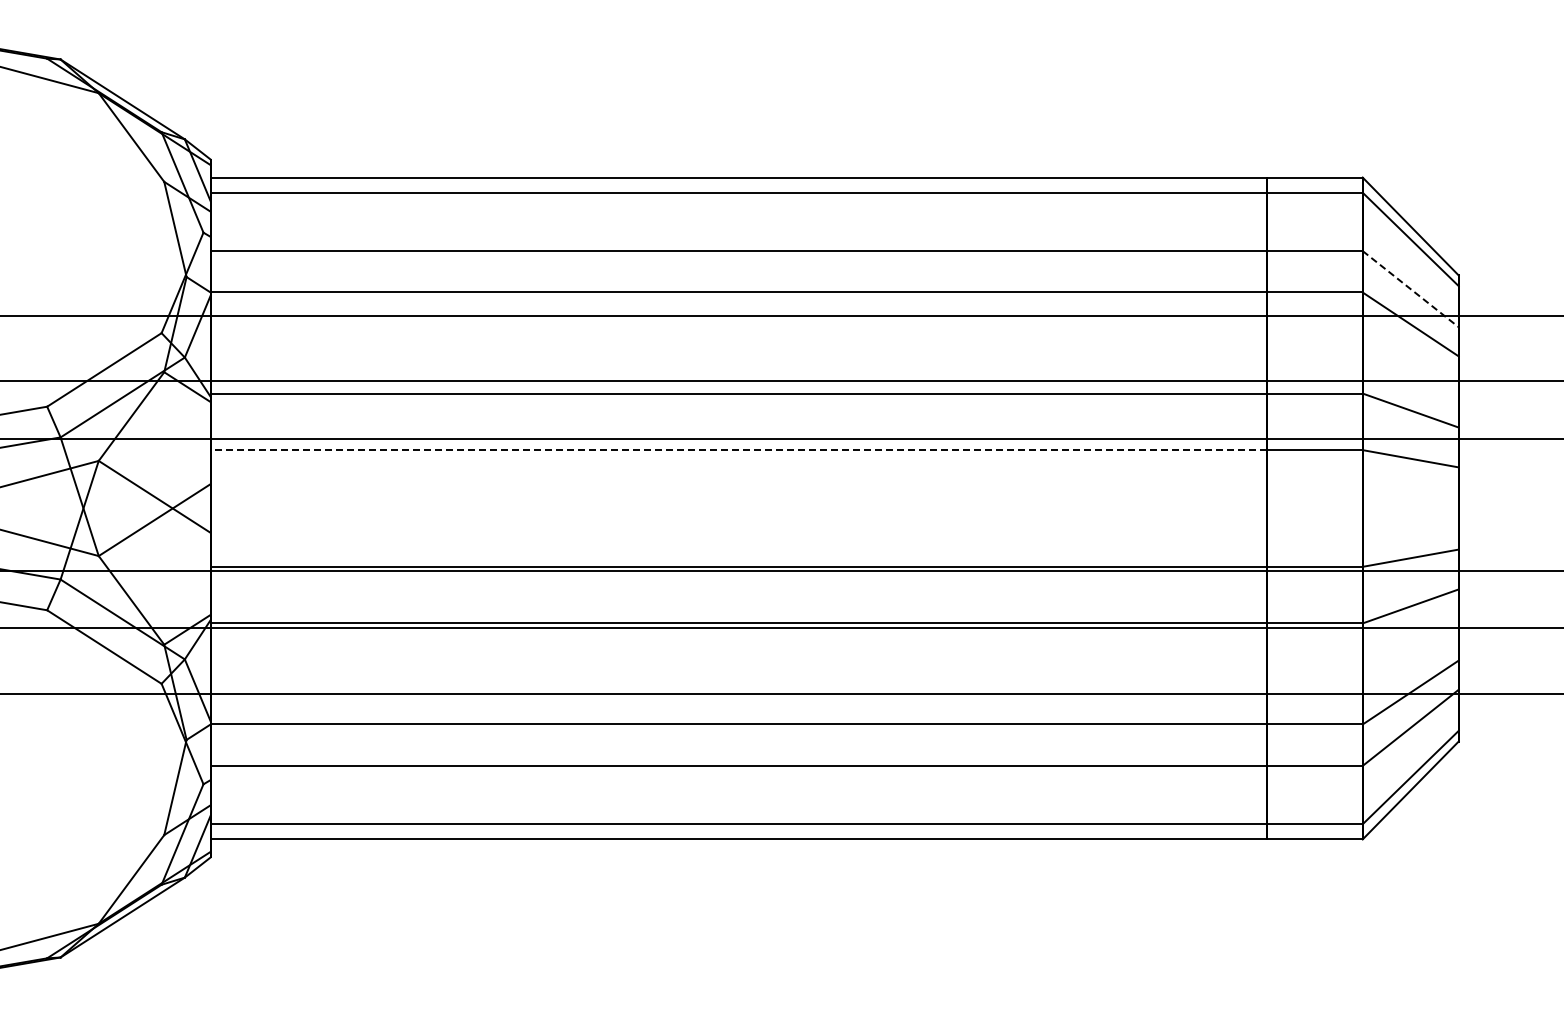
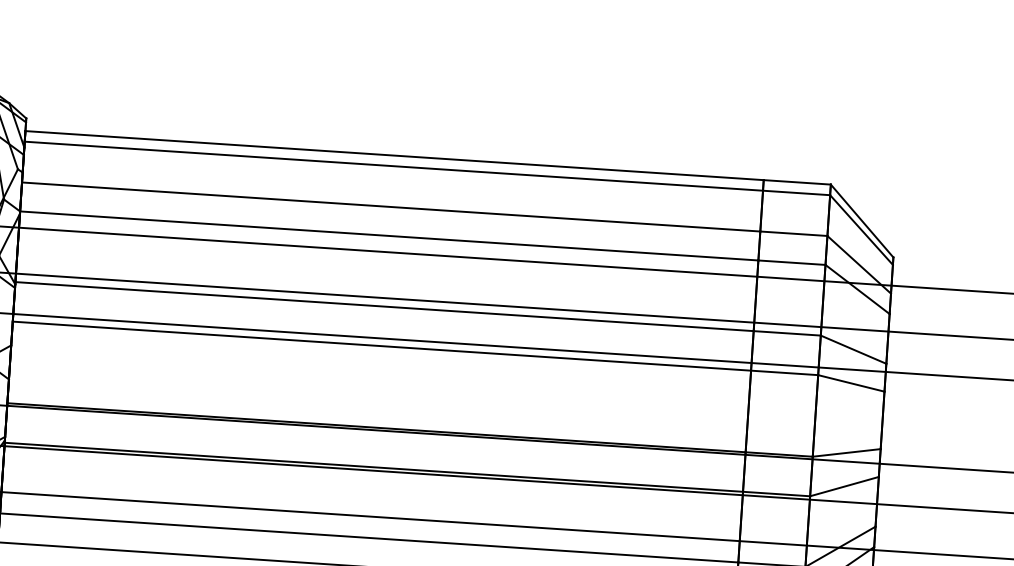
line: (1411, 289) -> (859, 265), dashed -> solid
line: (738, 450) -> (381, 346), dashed -> solid

